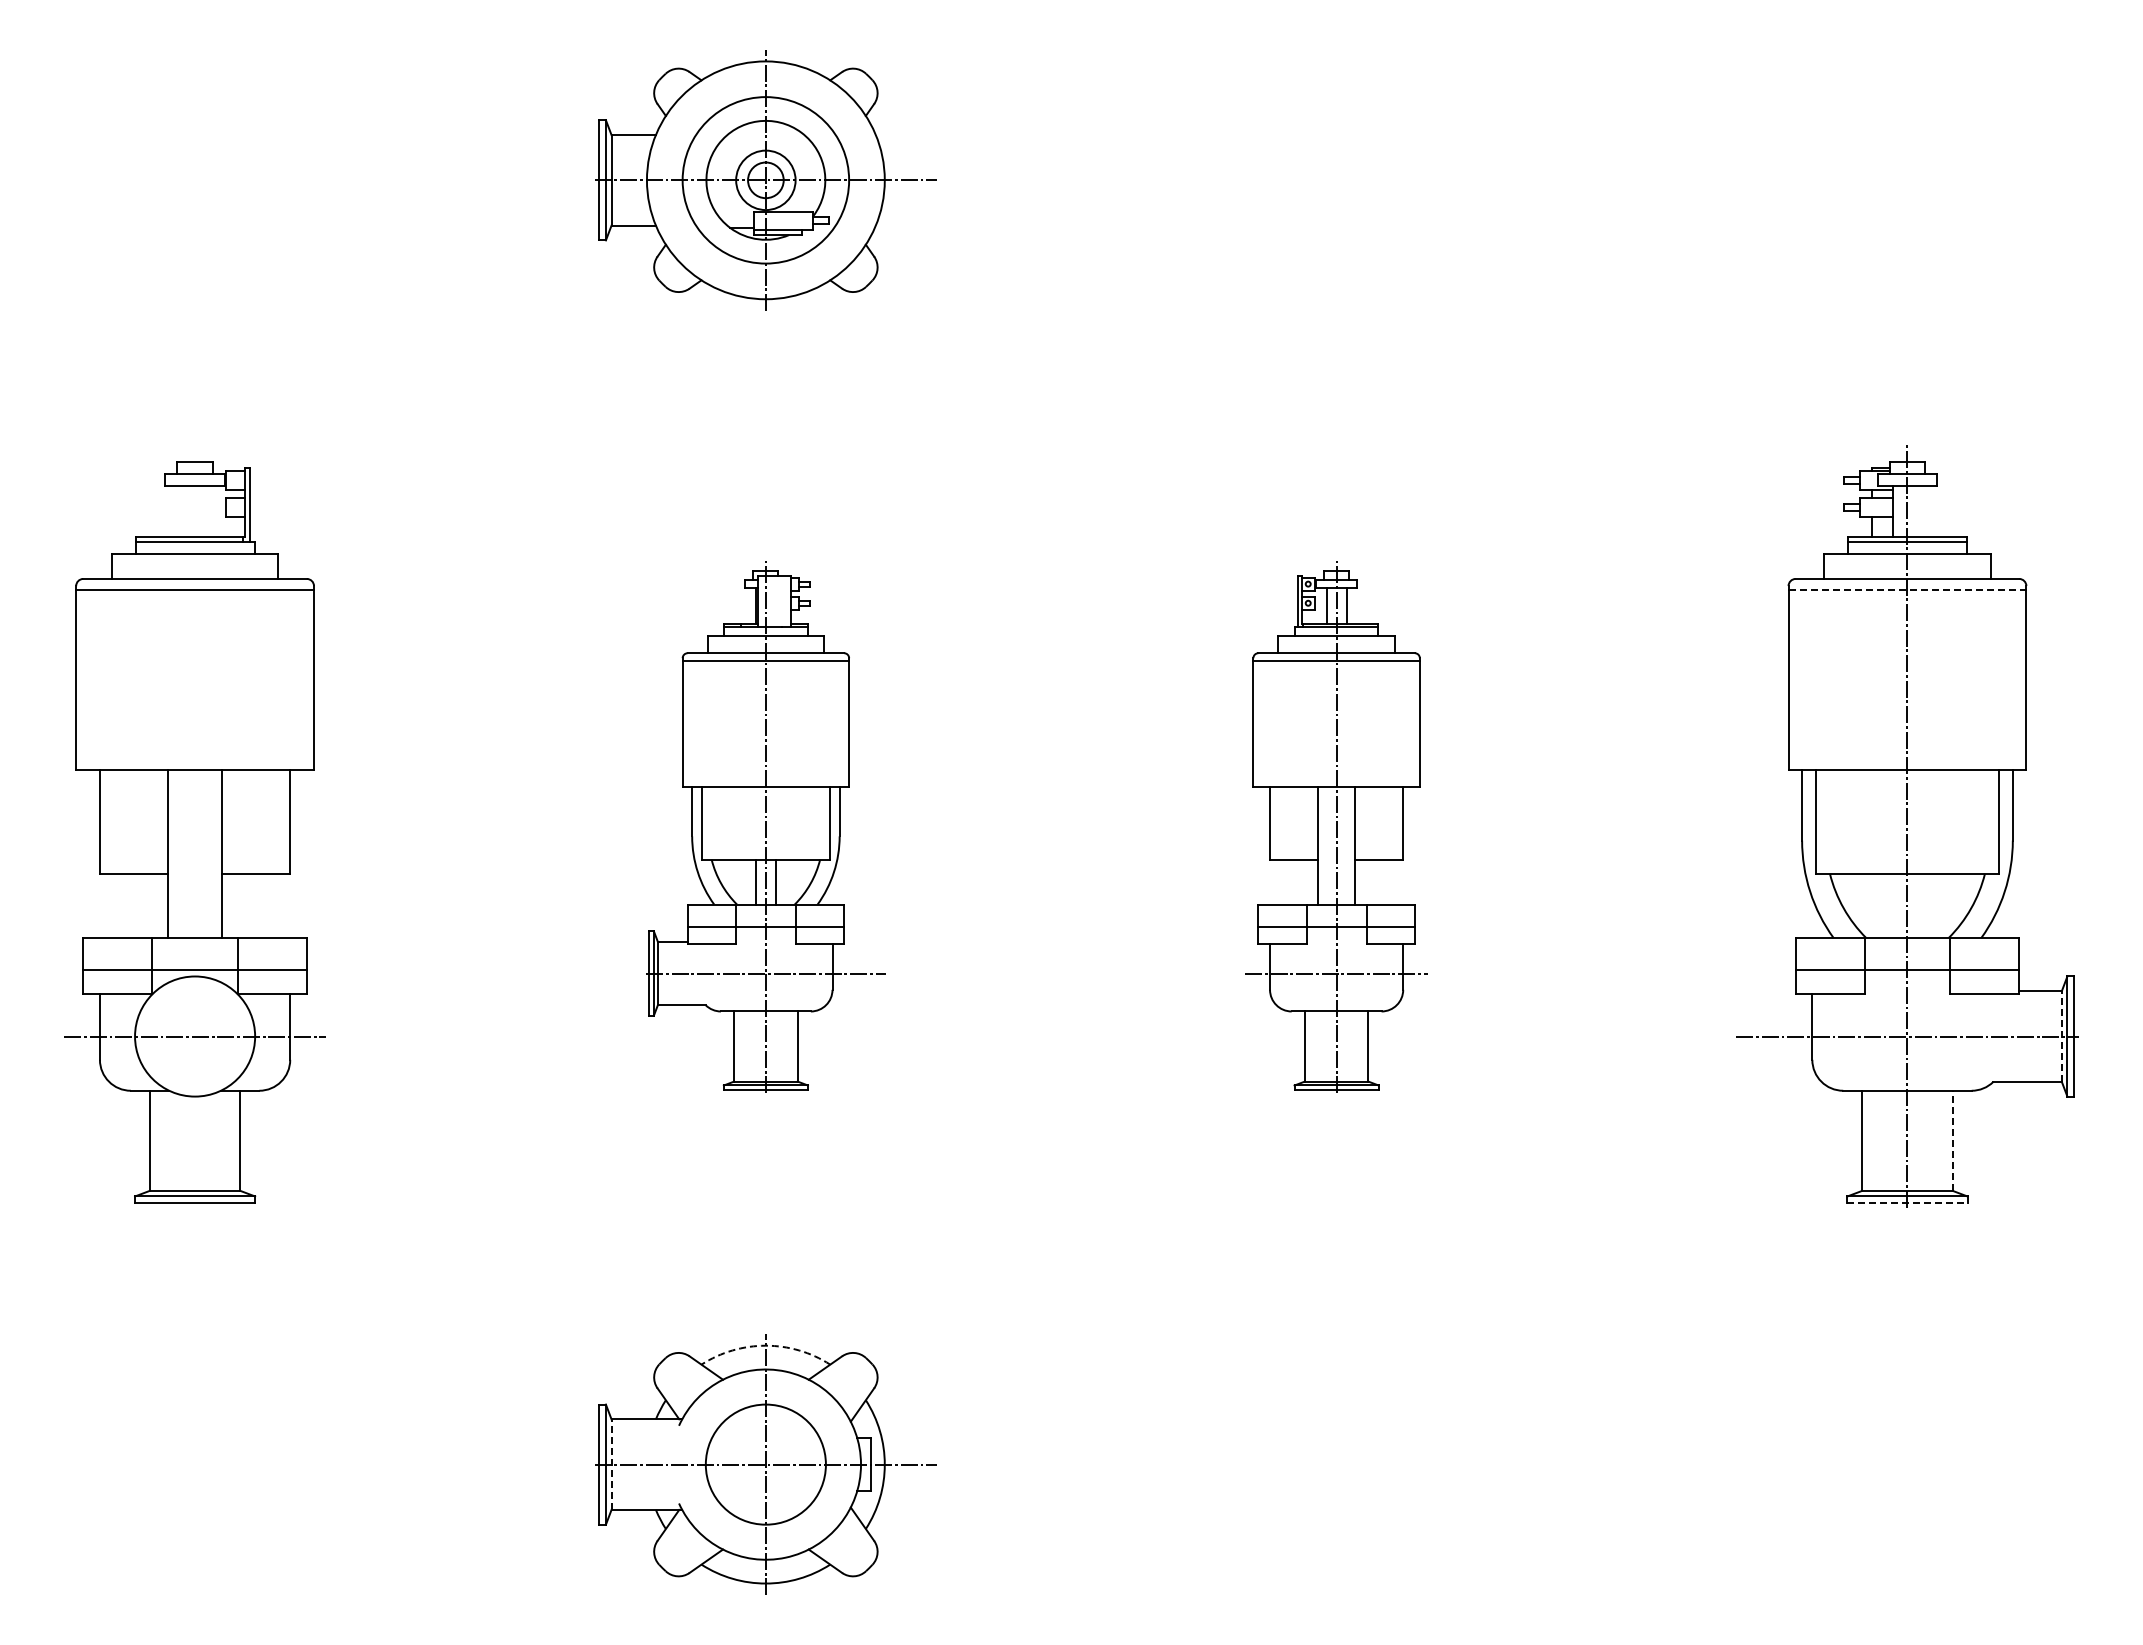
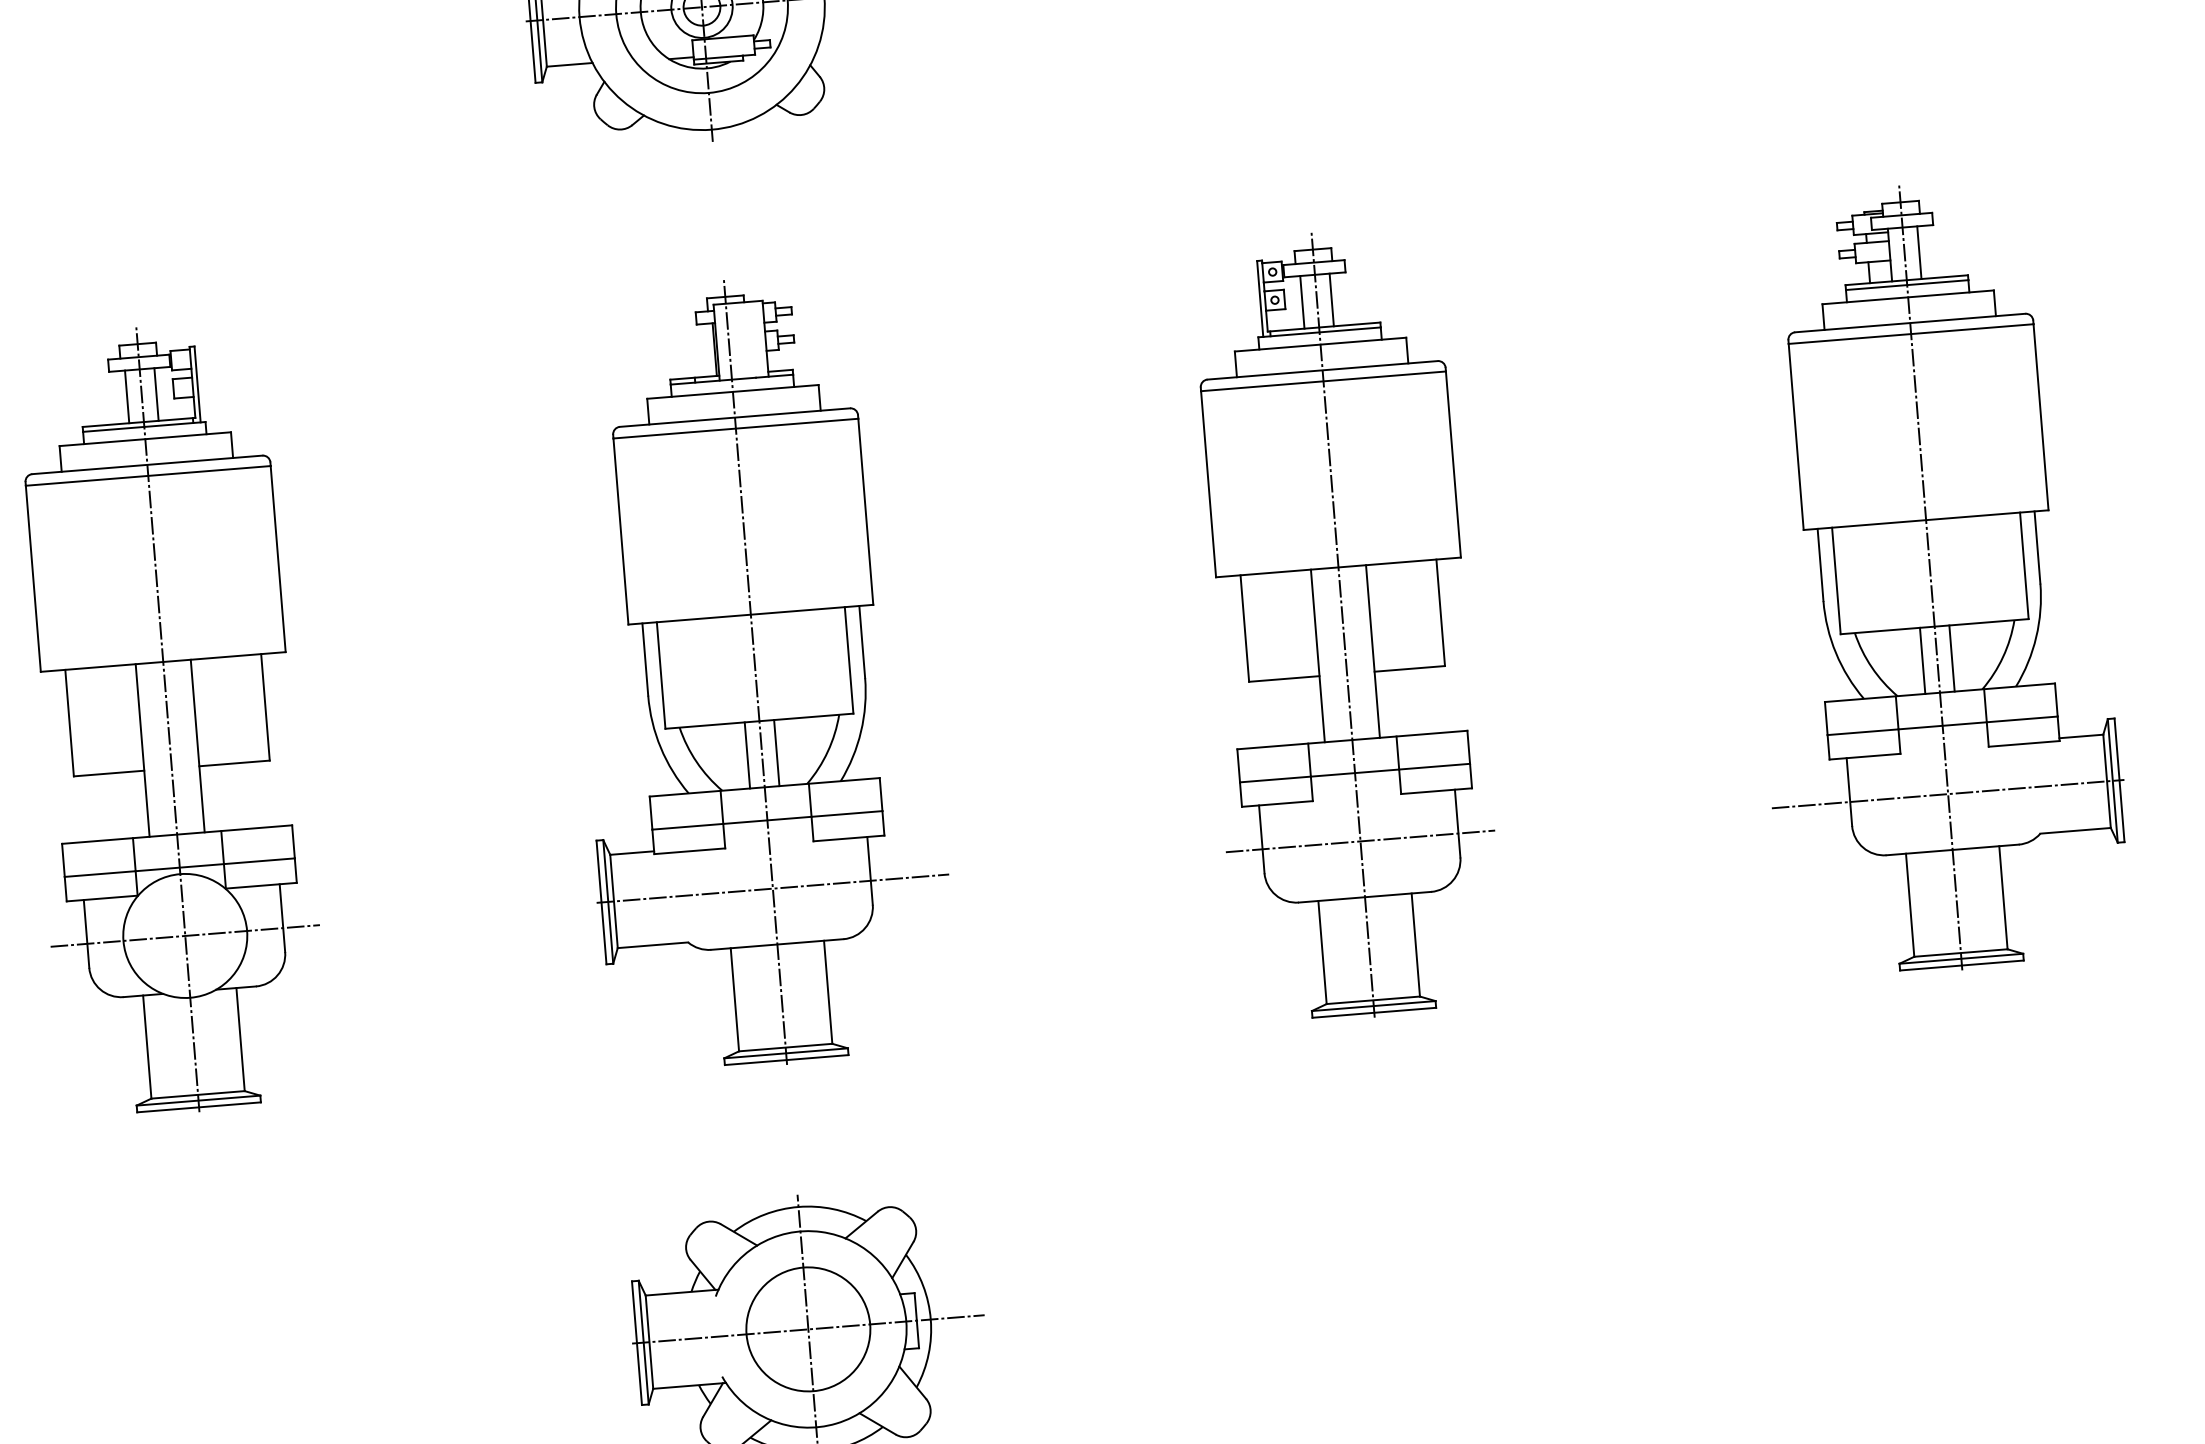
line: (180, 511) -> (126, 396), added
line: (209, 511) -> (156, 394), added
line: (1921, 511) -> (1919, 252), added
line: (1907, 589) -> (1911, 333), dashed -> solid
line: (195, 826) -> (168, 719), added
part: (765, 826) -> (755, 672), size x1.43
part: (1336, 826) -> (1342, 625), size x1.43
line: (1893, 905) -> (1922, 660), added
line: (1921, 905) -> (1951, 658), added
line: (2061, 1036) -> (2106, 781), dashed -> solid
line: (1952, 1140) -> (2003, 897), dashed -> solid
line: (1907, 1203) -> (1962, 966), dashed -> solid
arc: (765, 1345) -> (798, 1206), dashed -> solid
line: (611, 1464) -> (649, 1342), dashed -> solid

